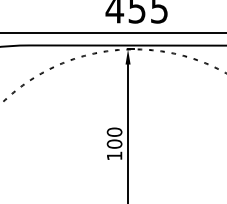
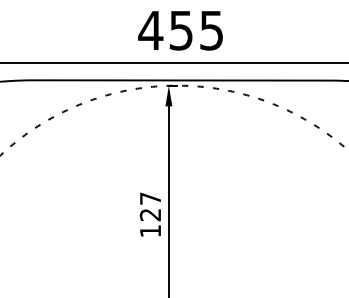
text: (114, 137) -> (150, 206), 100 -> 127

